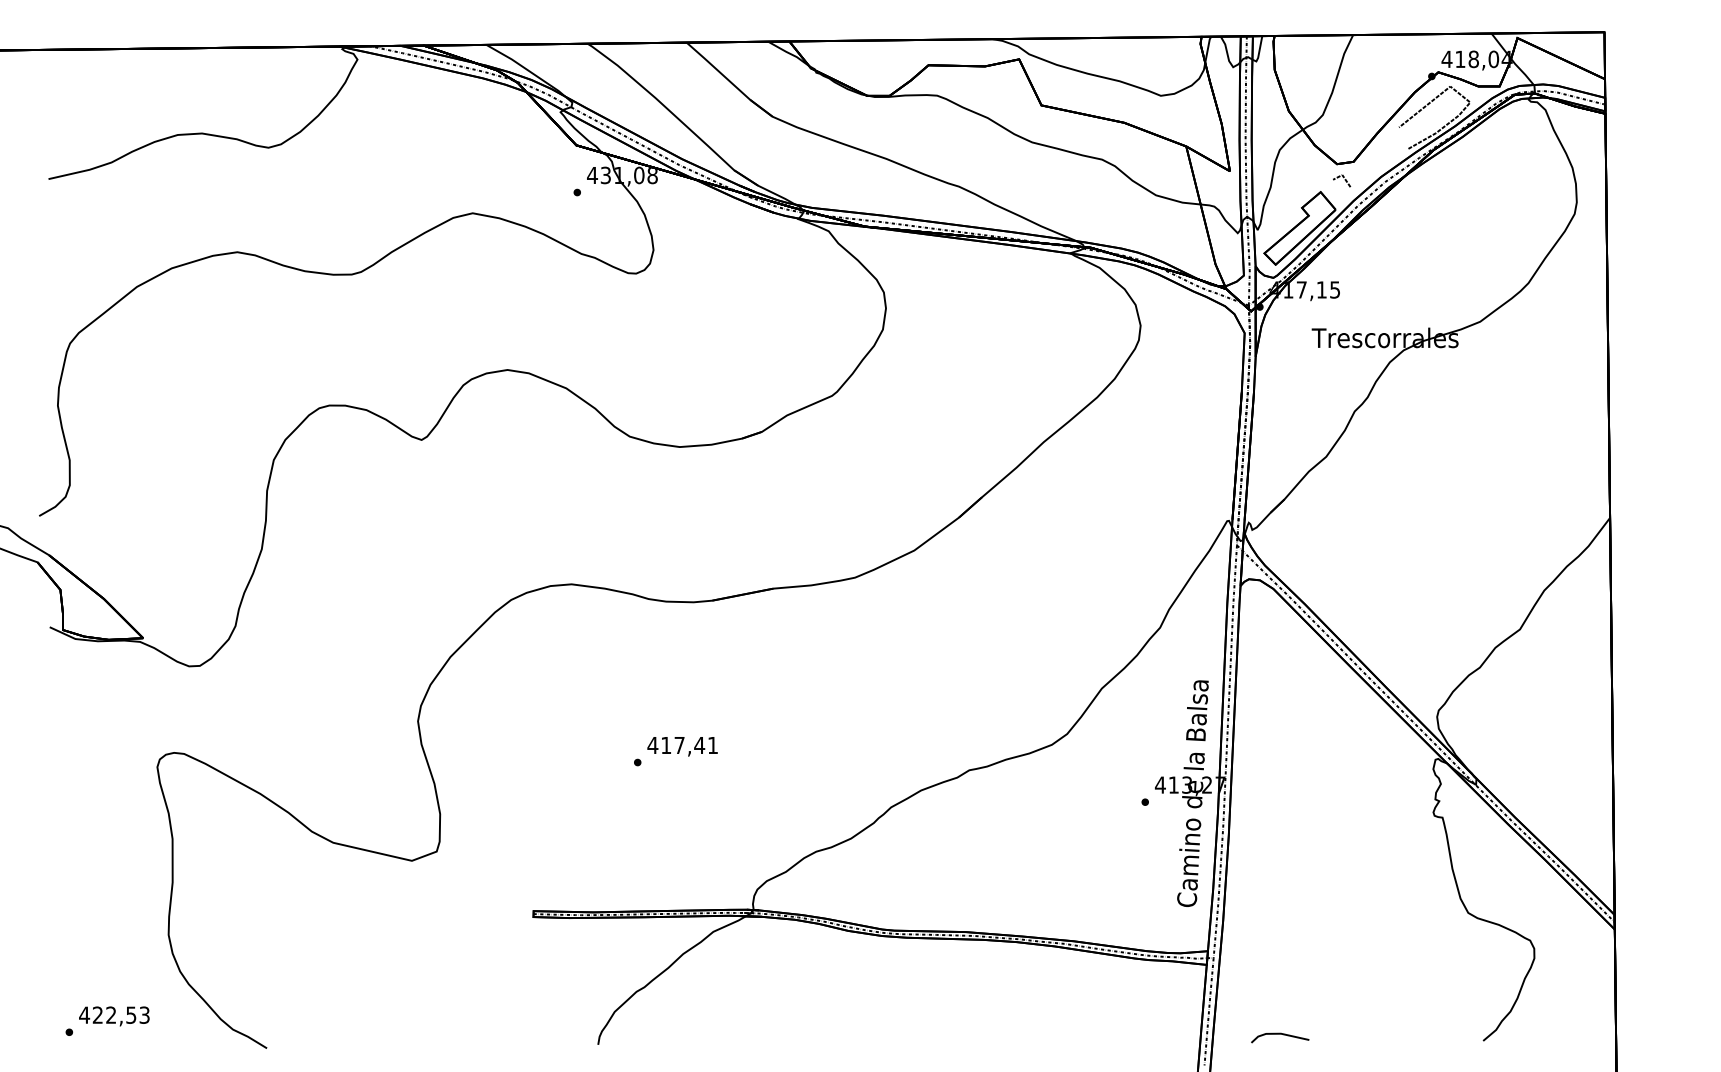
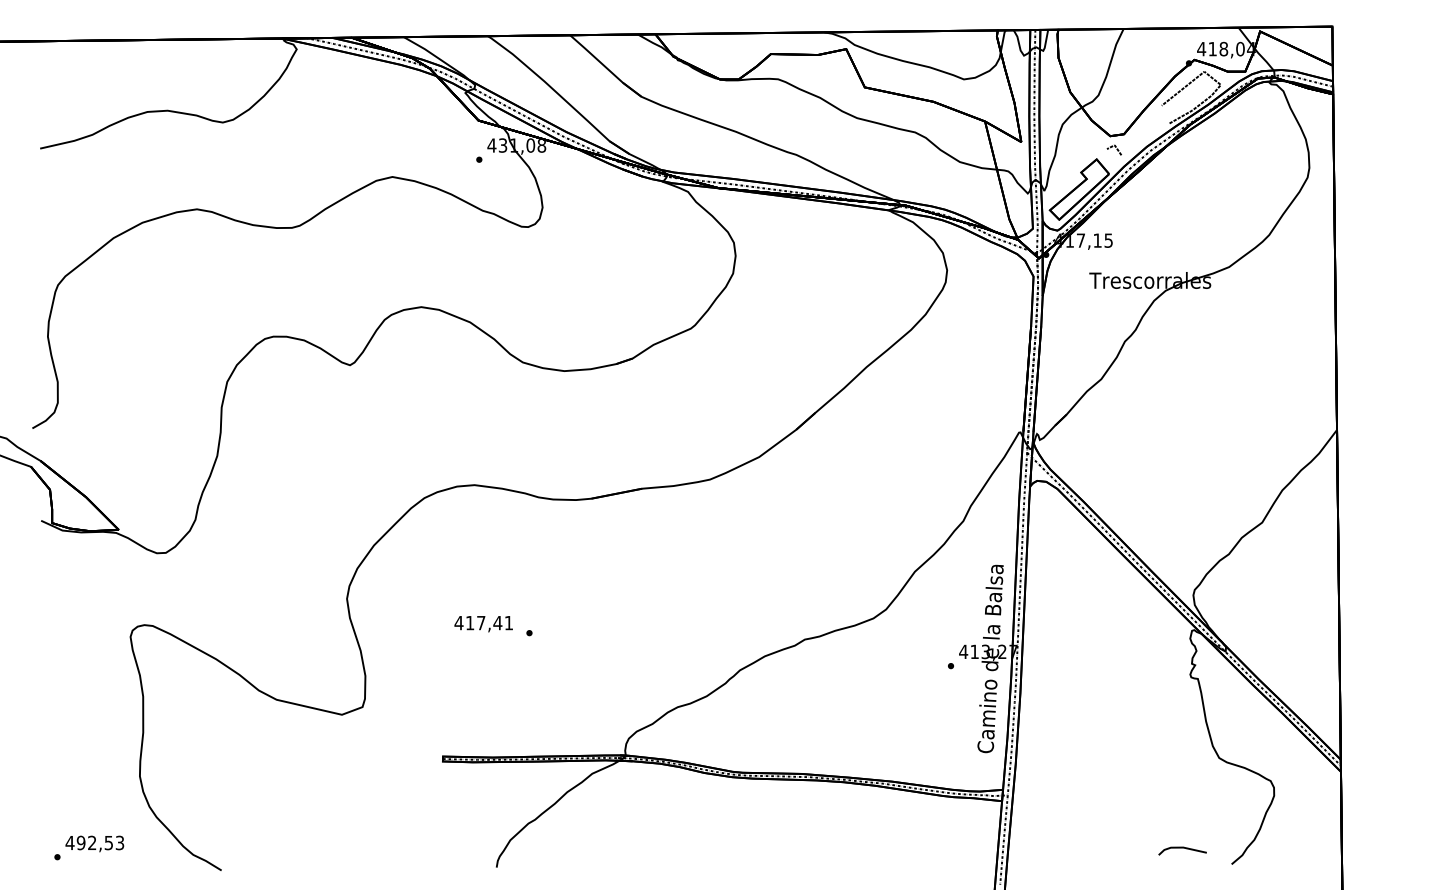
text: (682, 746) -> (483, 623), moved
text: (97, 1014) -> (80, 842), 422,53 -> 492,53
line: (1280, 1034) -> (1182, 848), moved

